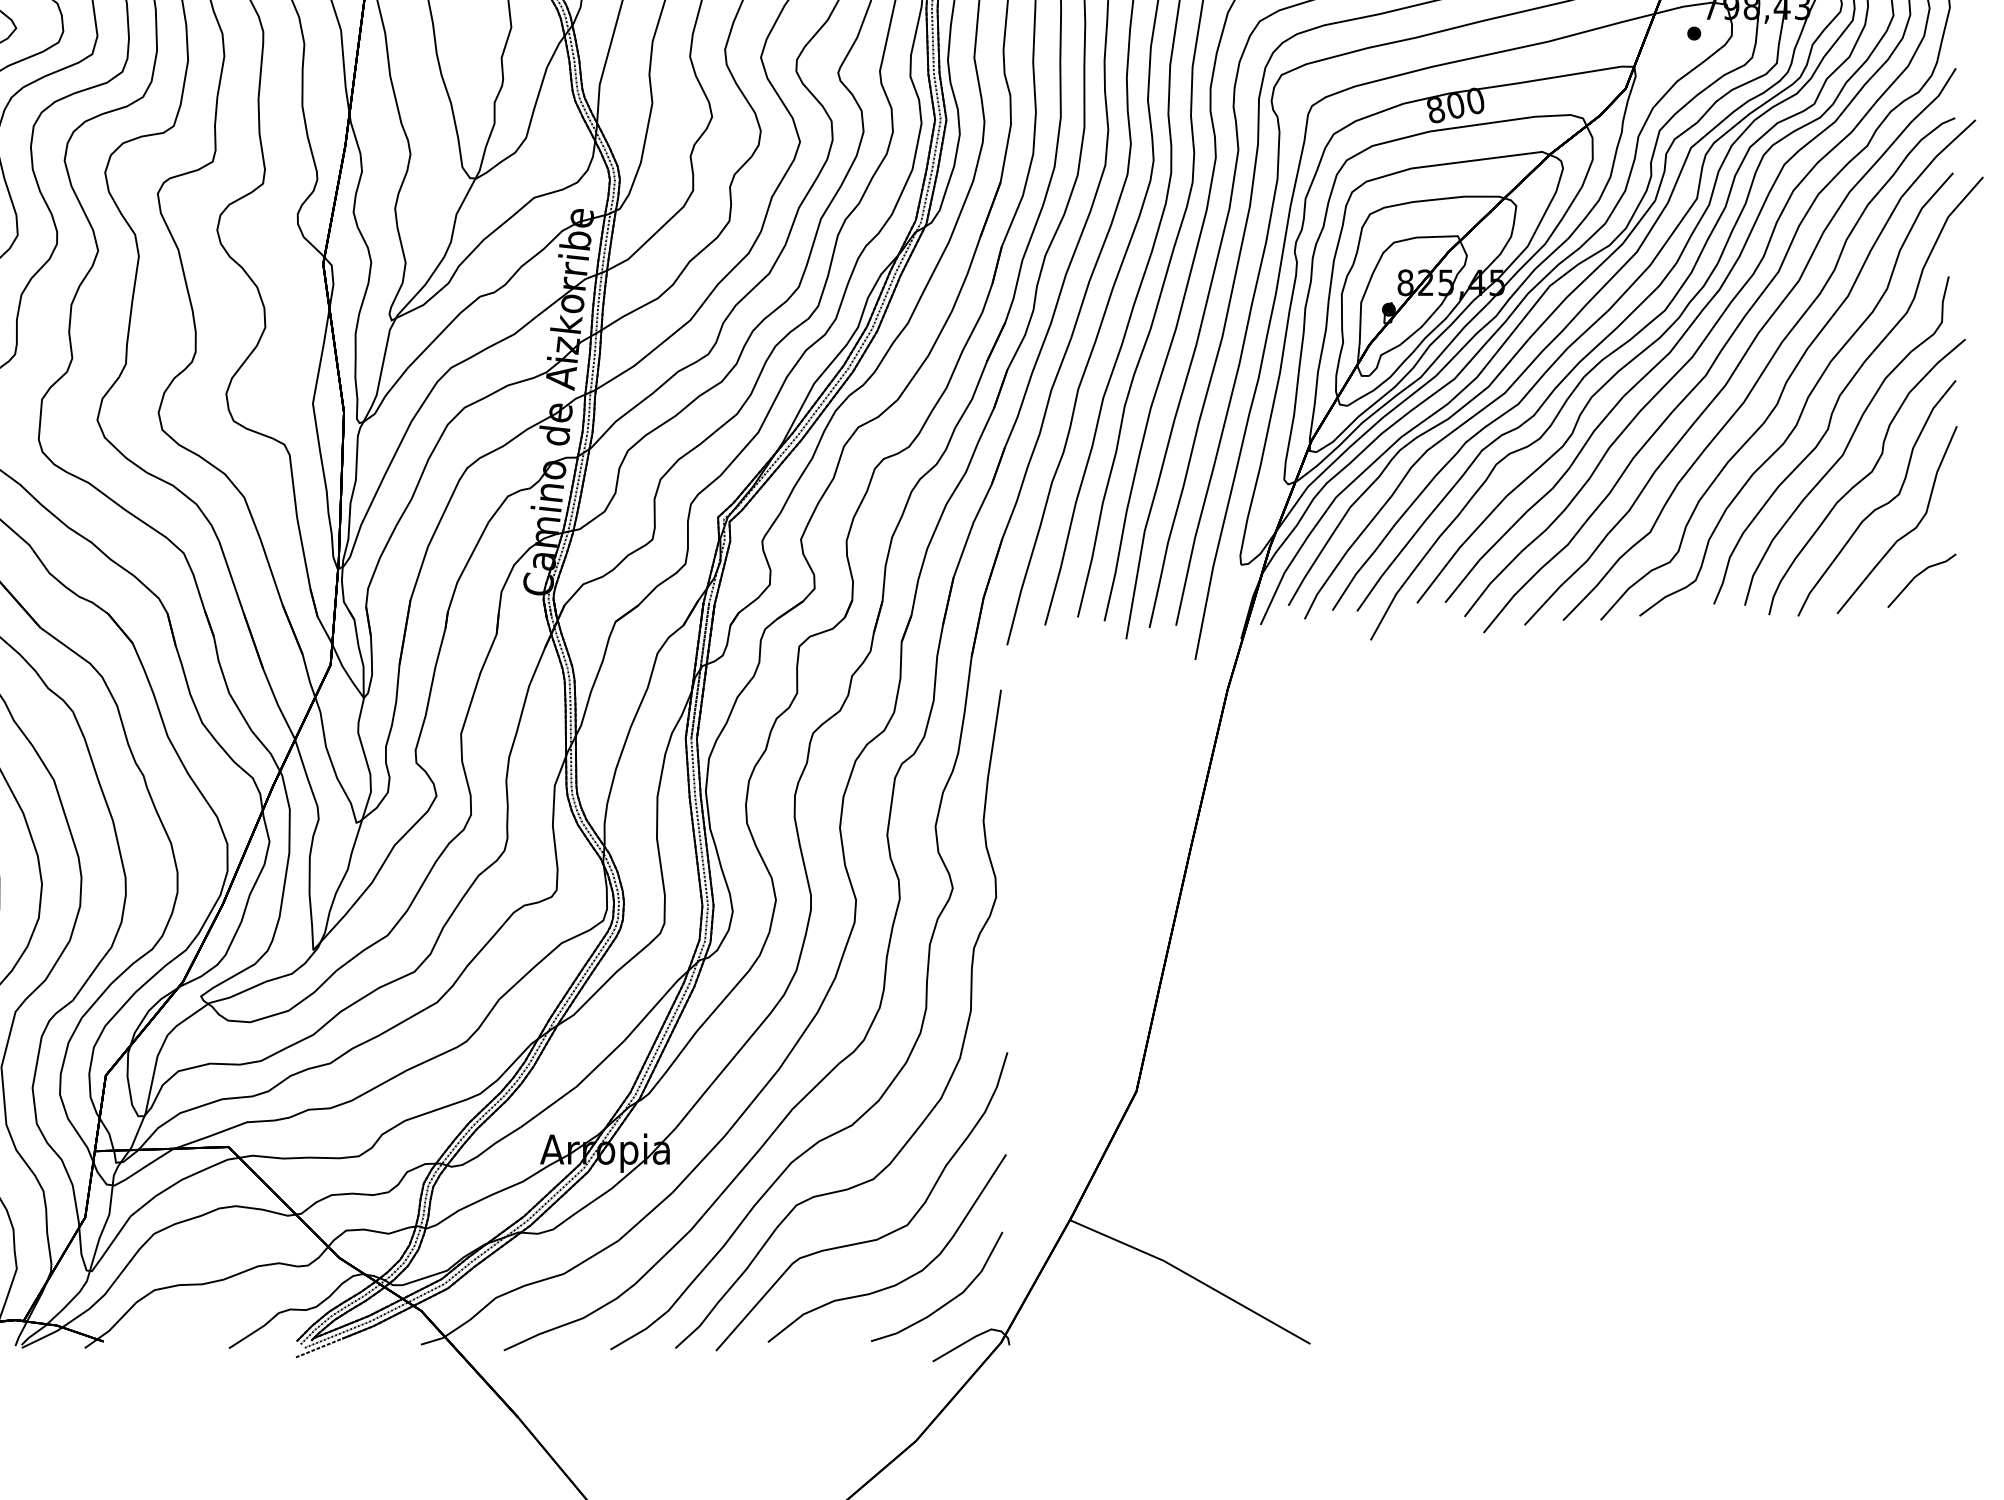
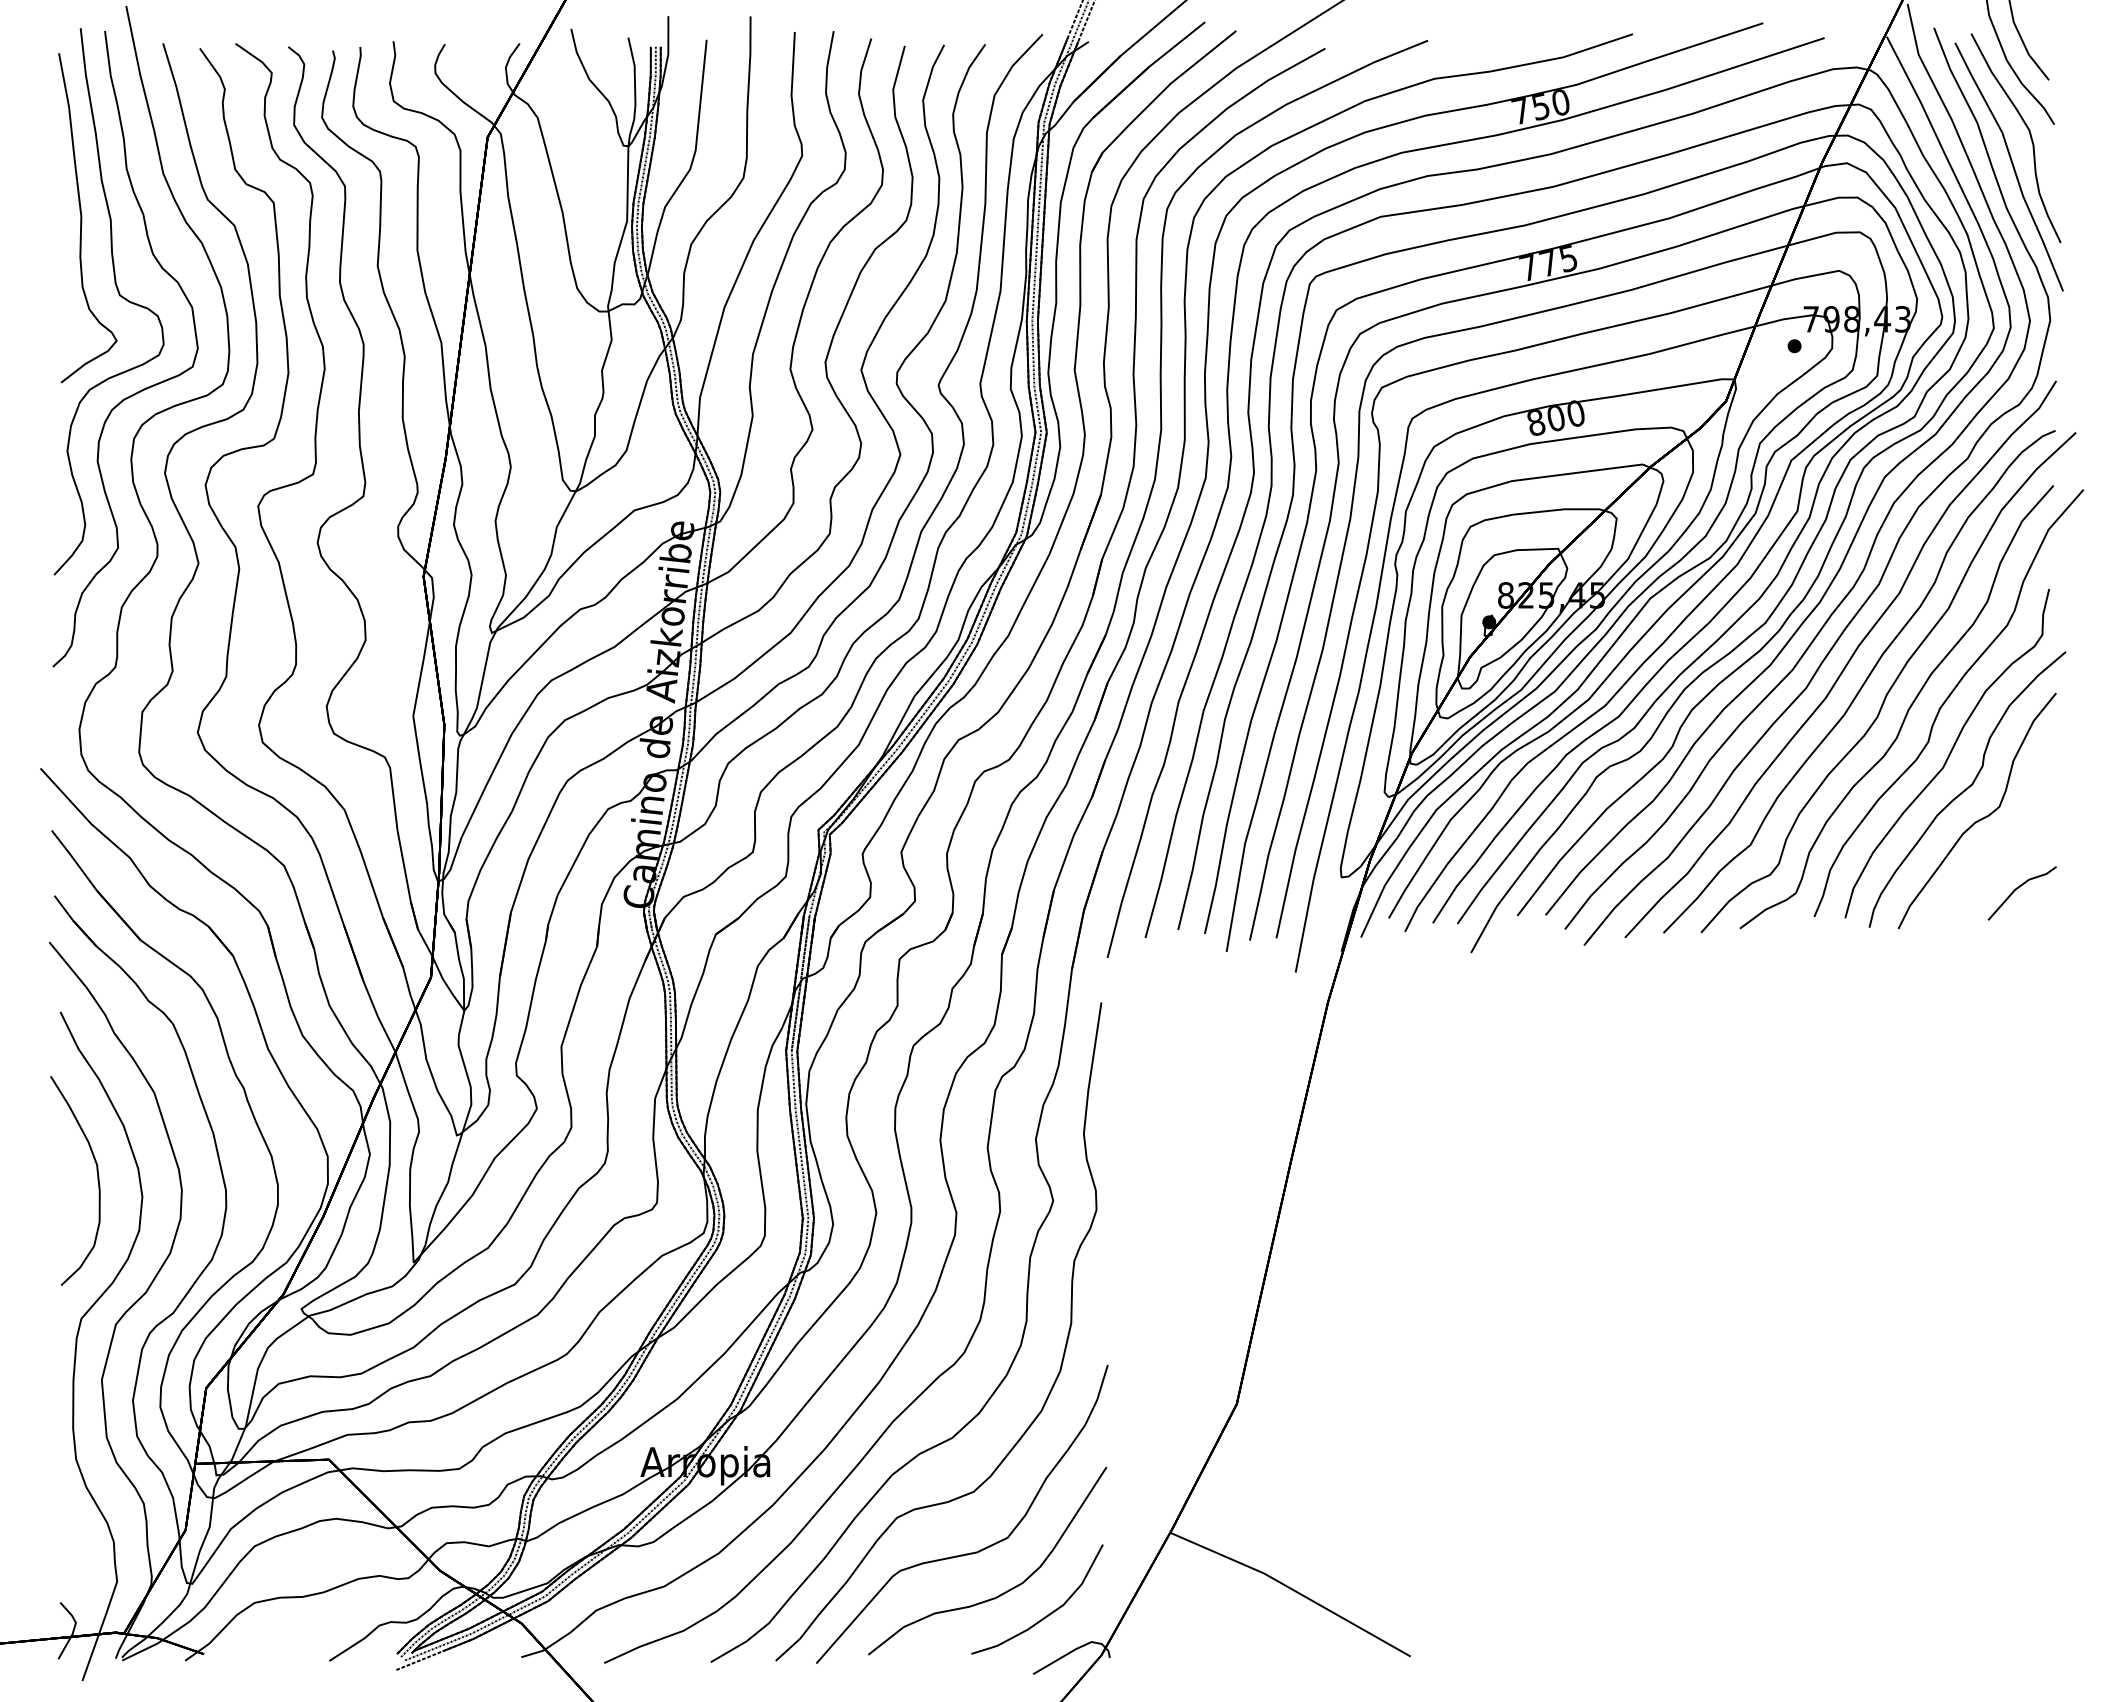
part: (1908, 531) -> (2008, 844), removed

